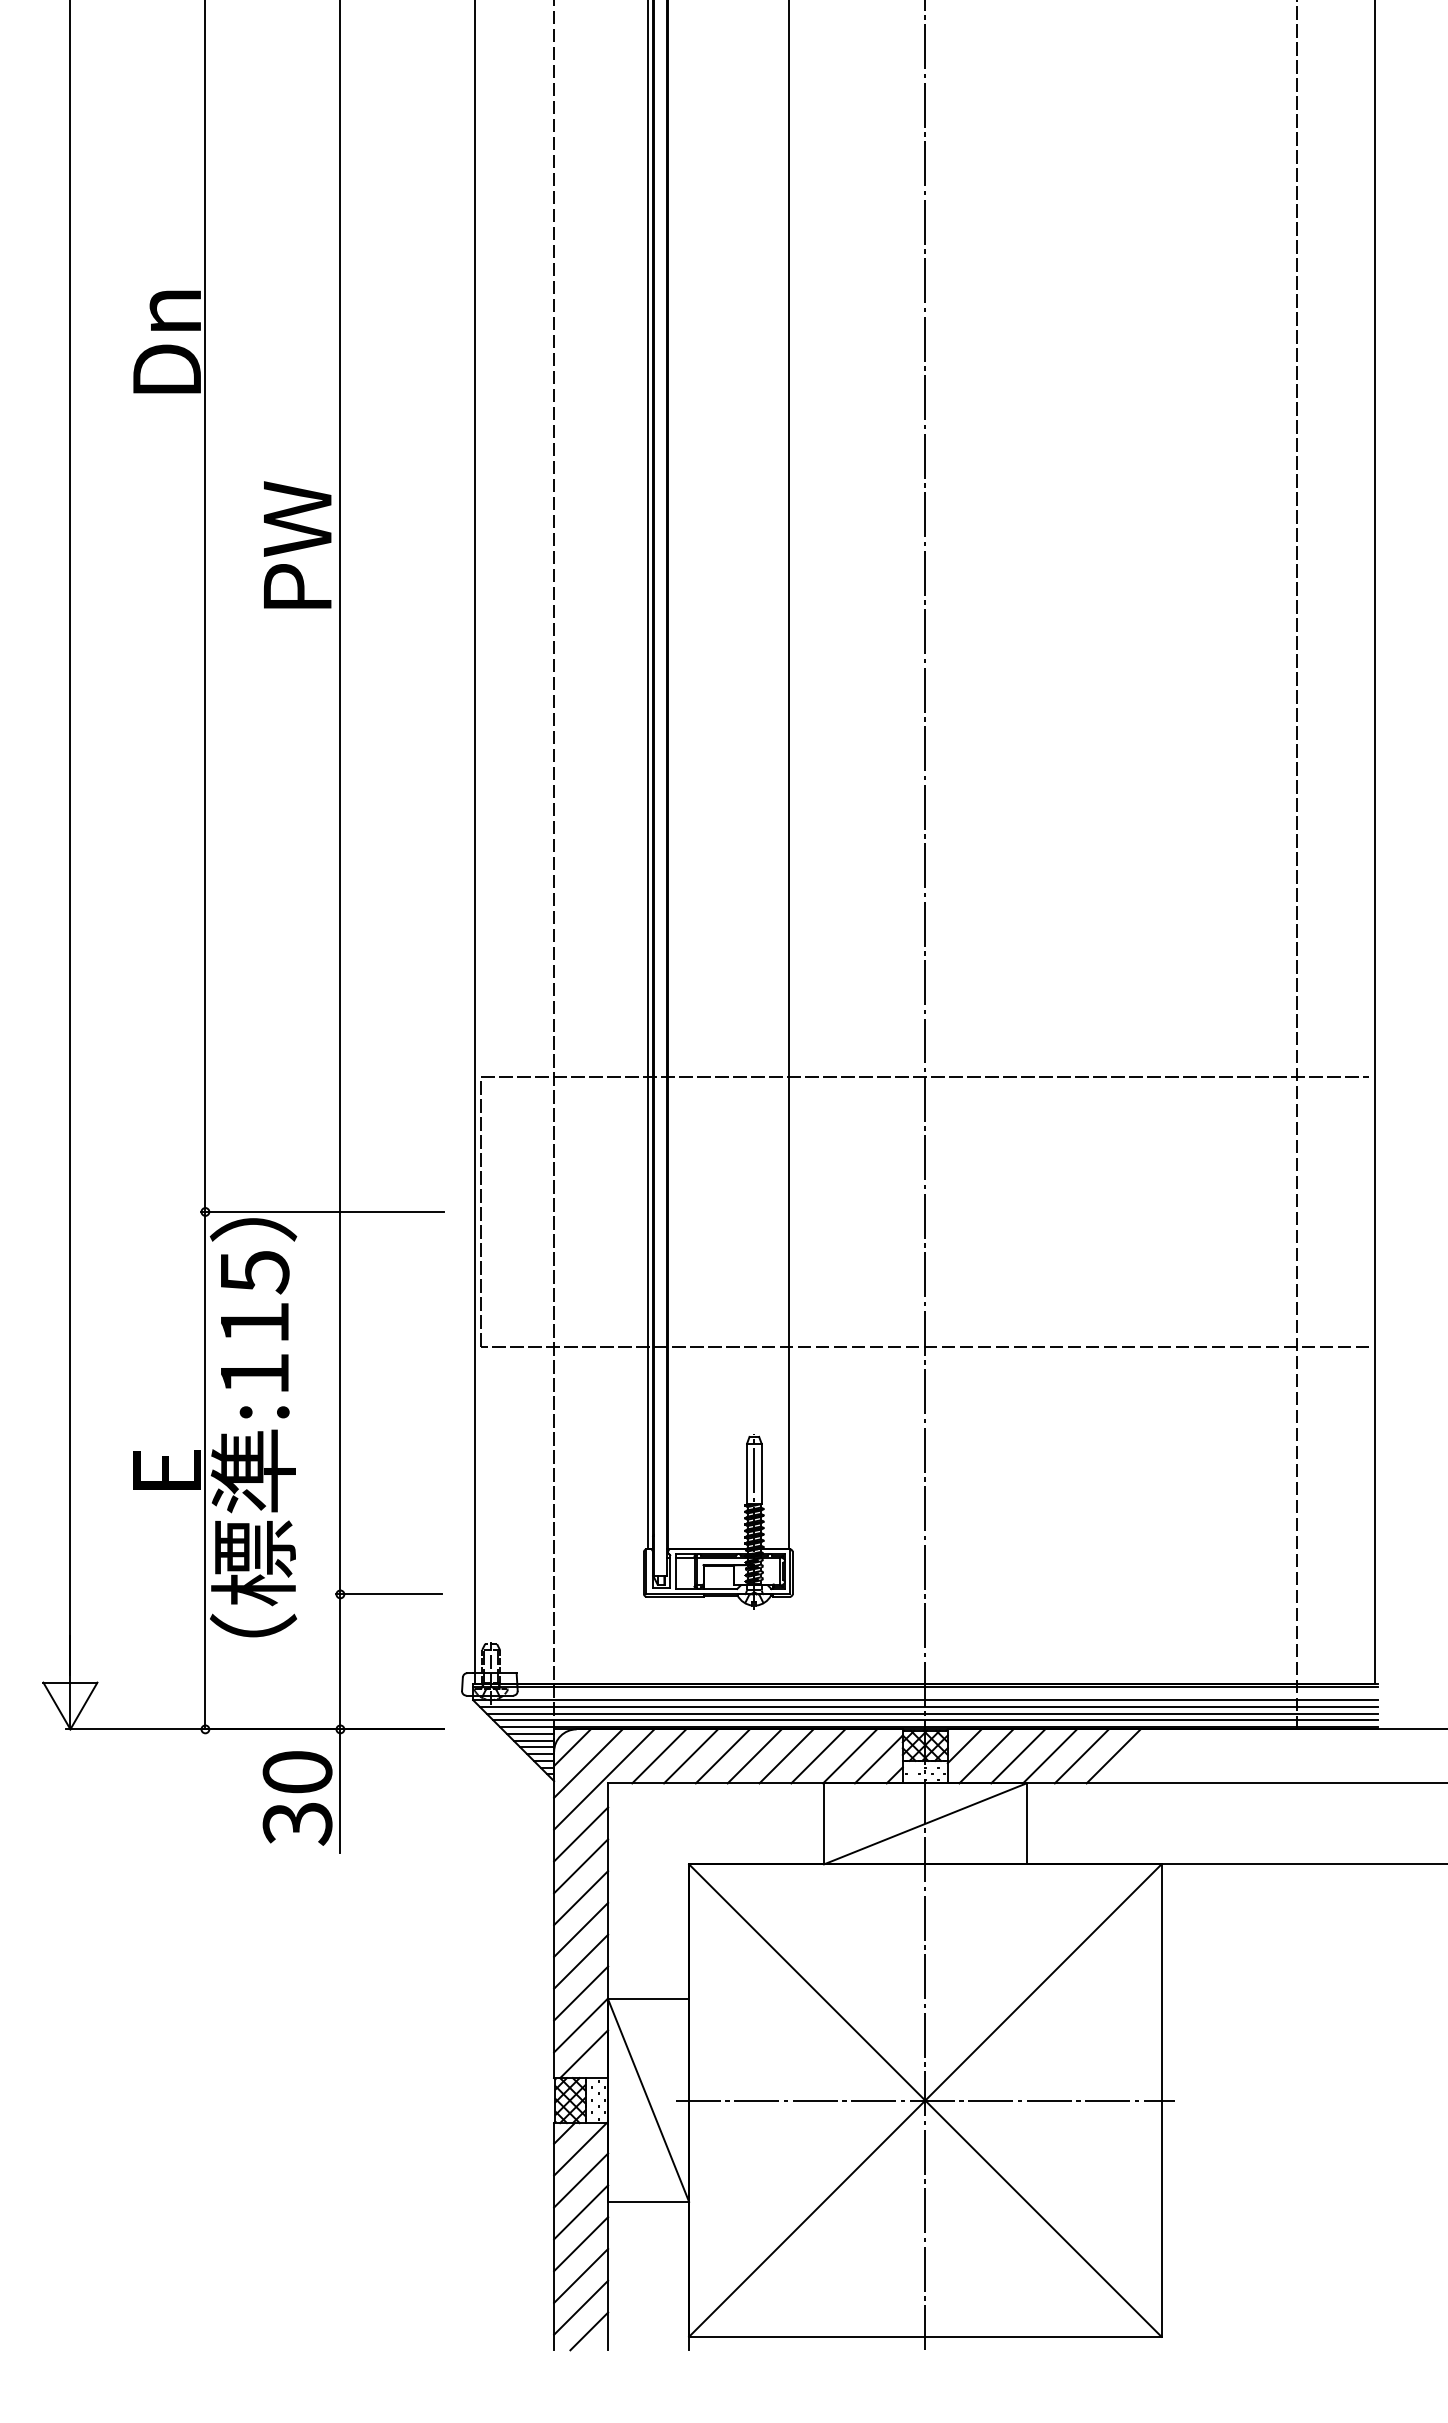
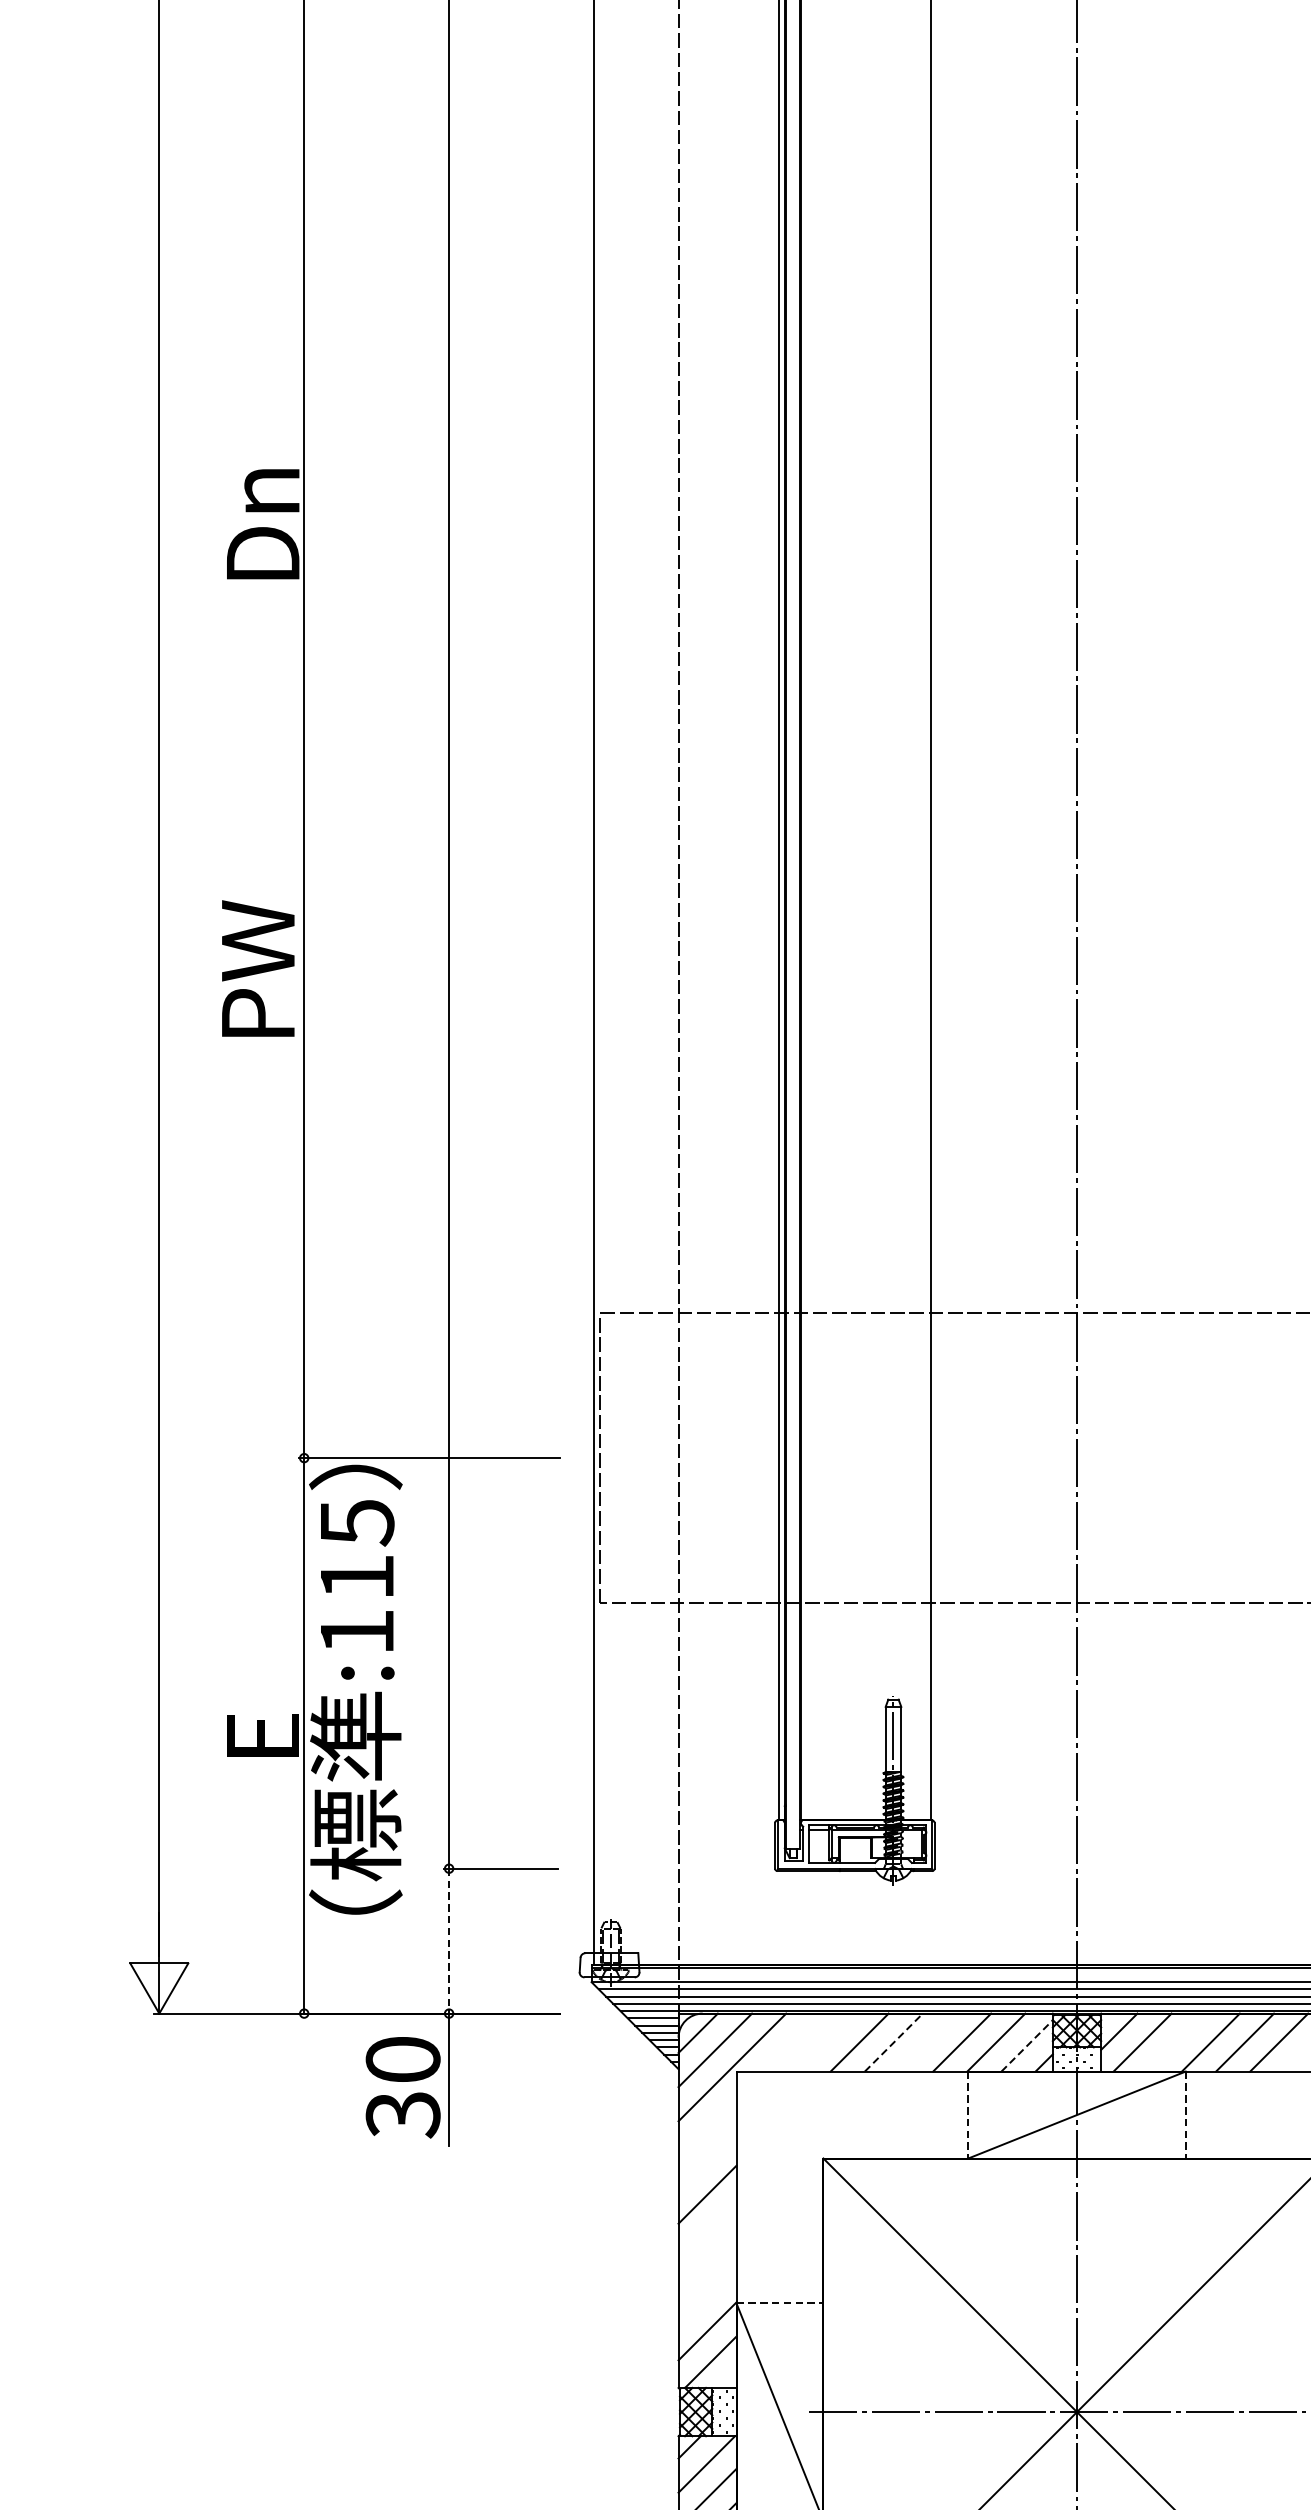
text: (297, 544) -> (258, 968), moved
line: (340, 1662) -> (449, 1941), solid -> dashed
line: (659, 1756) -> (791, 2042), removed
line: (691, 1756) -> (826, 2042), removed
line: (755, 1756) -> (894, 2042), solid -> dashed
line: (786, 1756) -> (928, 2042), removed
line: (1018, 1756) -> (1177, 2042), removed
line: (878, 1759) -> (1026, 2045), solid -> dashed
line: (824, 1824) -> (968, 2115), solid -> dashed
line: (1026, 1824) -> (1185, 2115), solid -> dashed
line: (581, 1834) -> (707, 2126), removed
line: (581, 1866) -> (707, 2160), removed
line: (581, 1929) -> (707, 2228), removed
line: (581, 1961) -> (707, 2262), removed
line: (581, 1993) -> (707, 2297), removed
line: (649, 1999) -> (780, 2303), solid -> dashed

